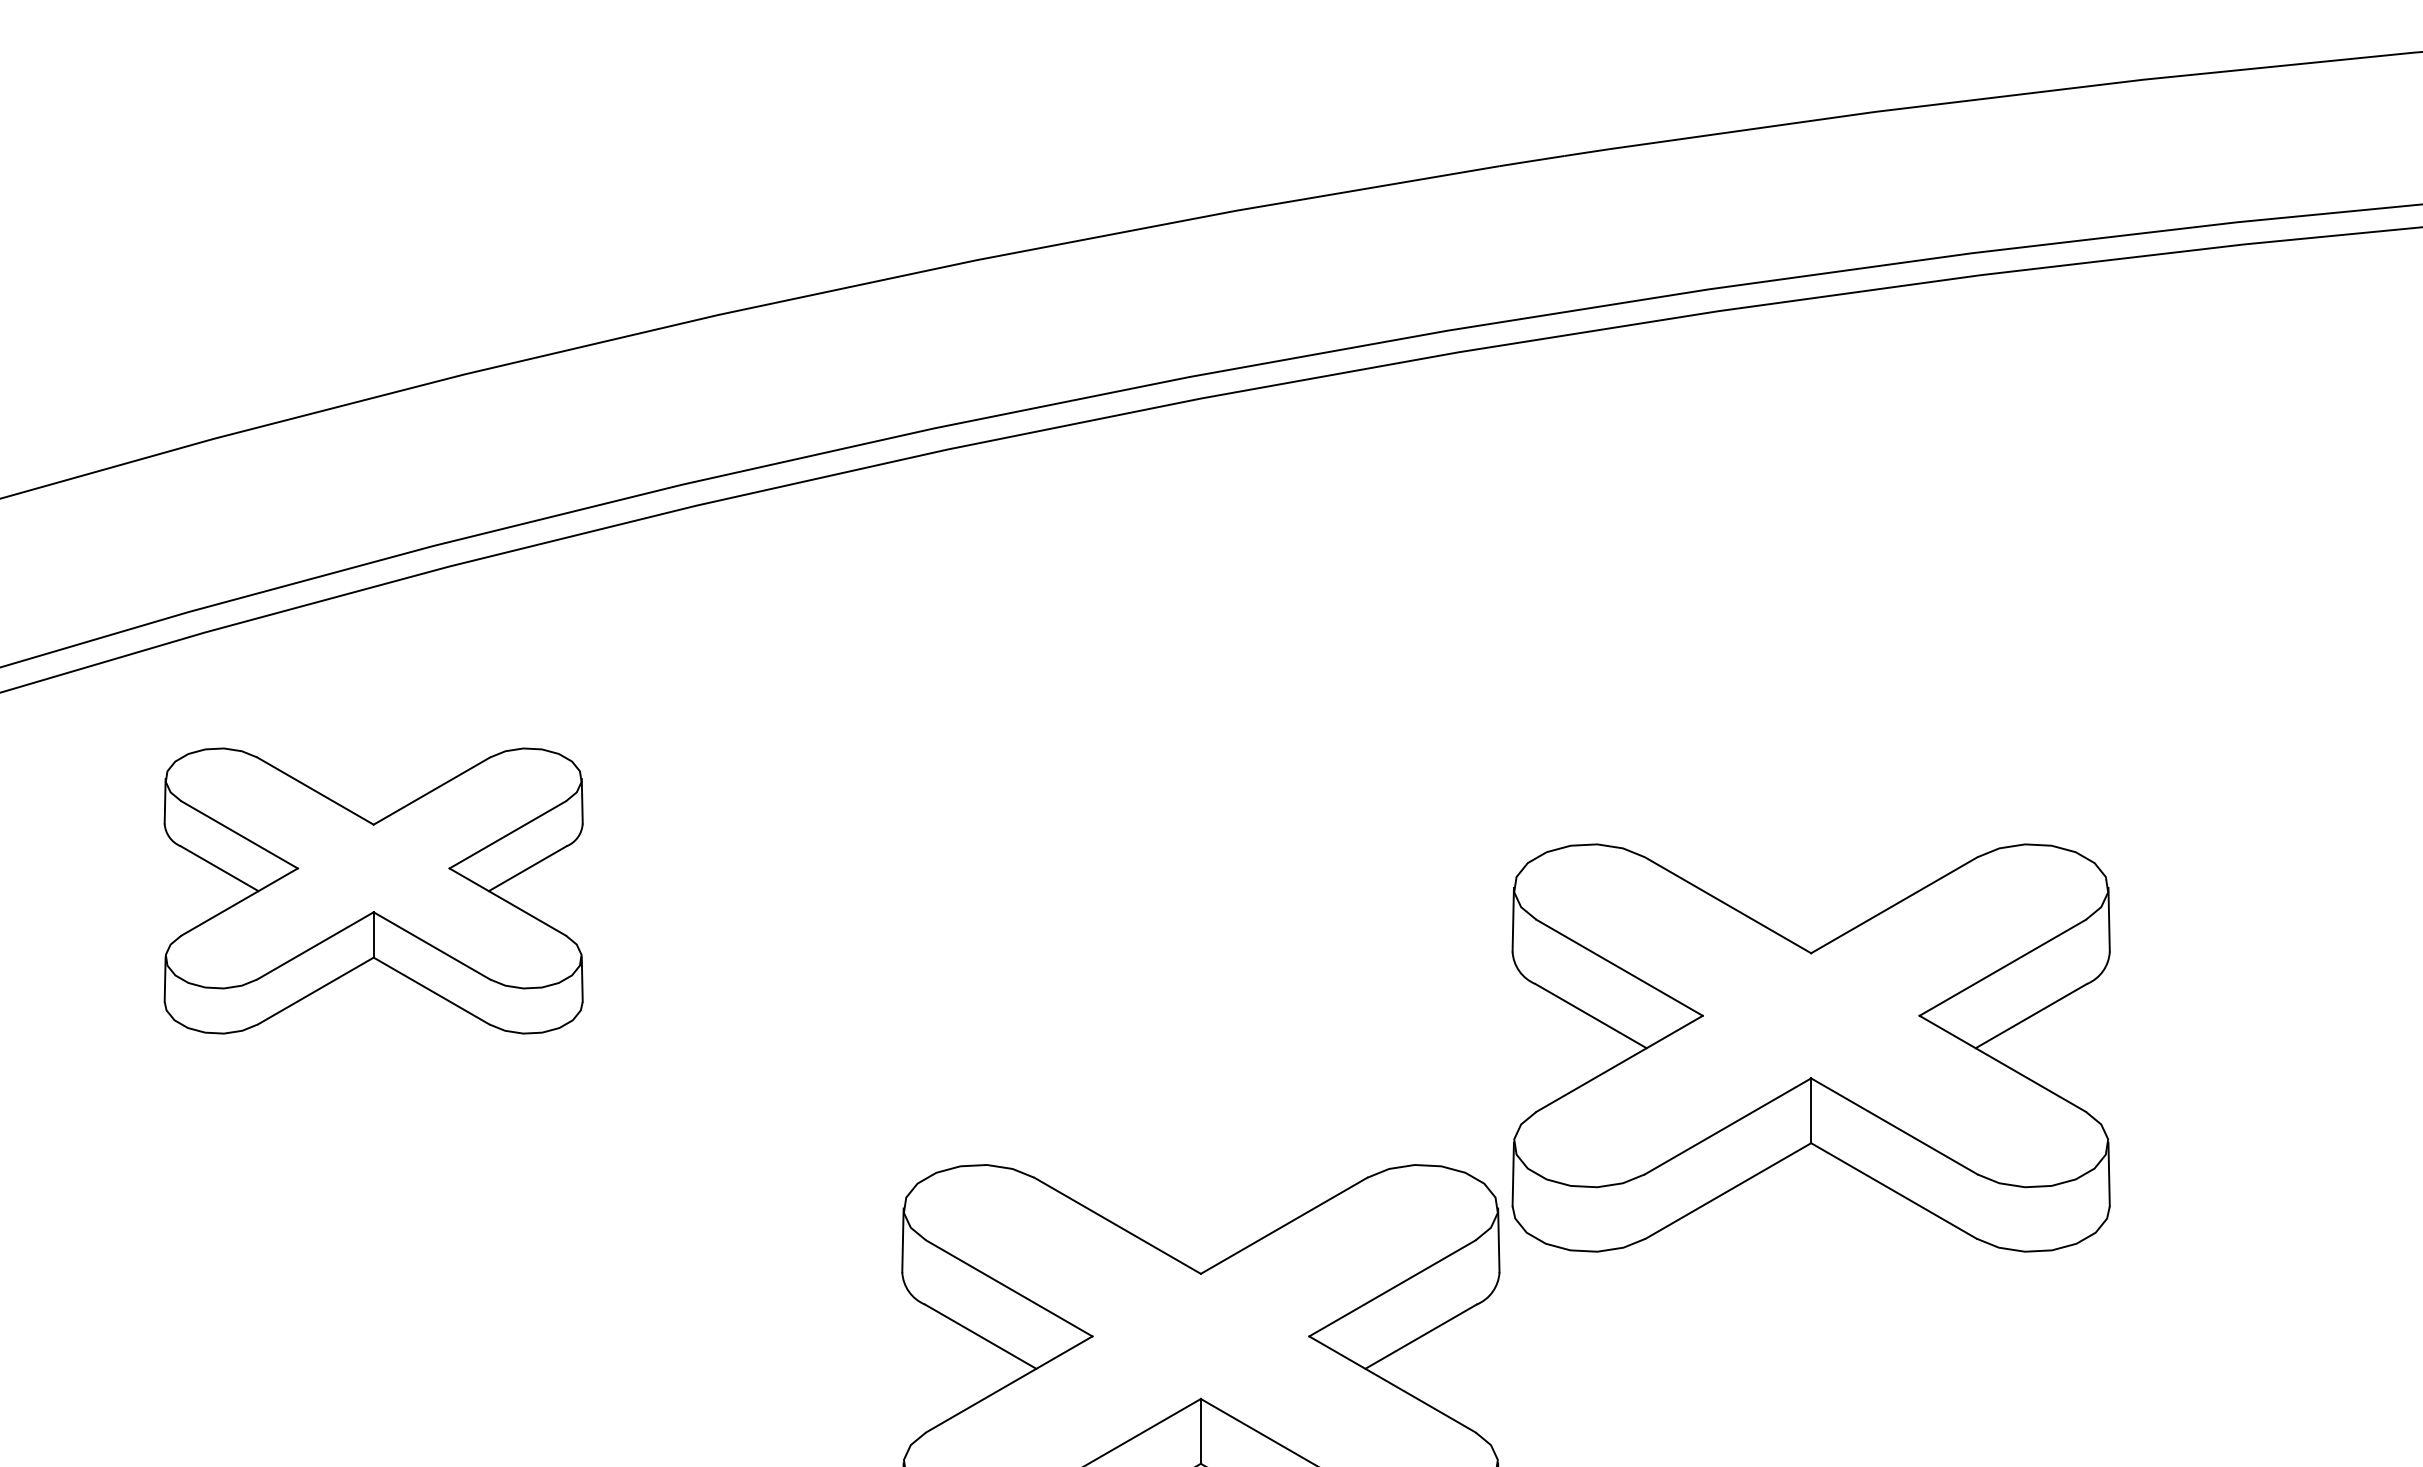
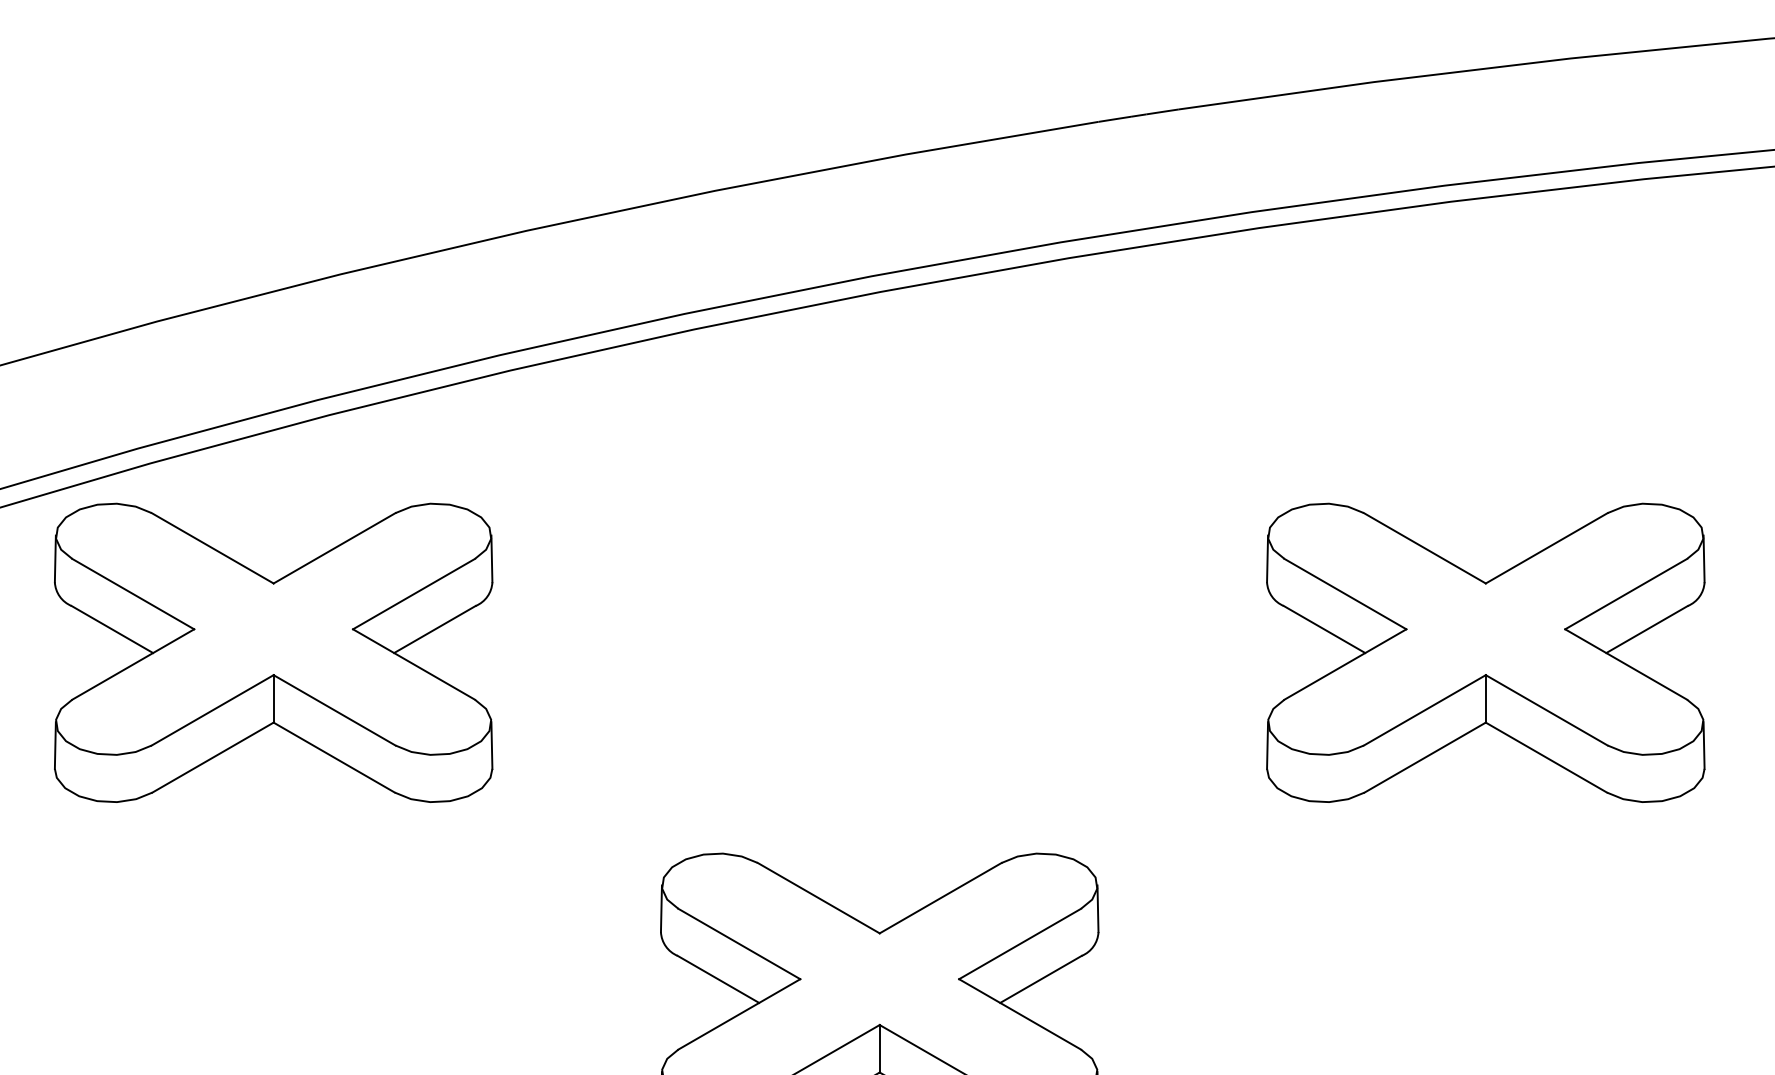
part: (373, 890) -> (273, 652), size x1.43
part: (1810, 1047) -> (1485, 652), moved

